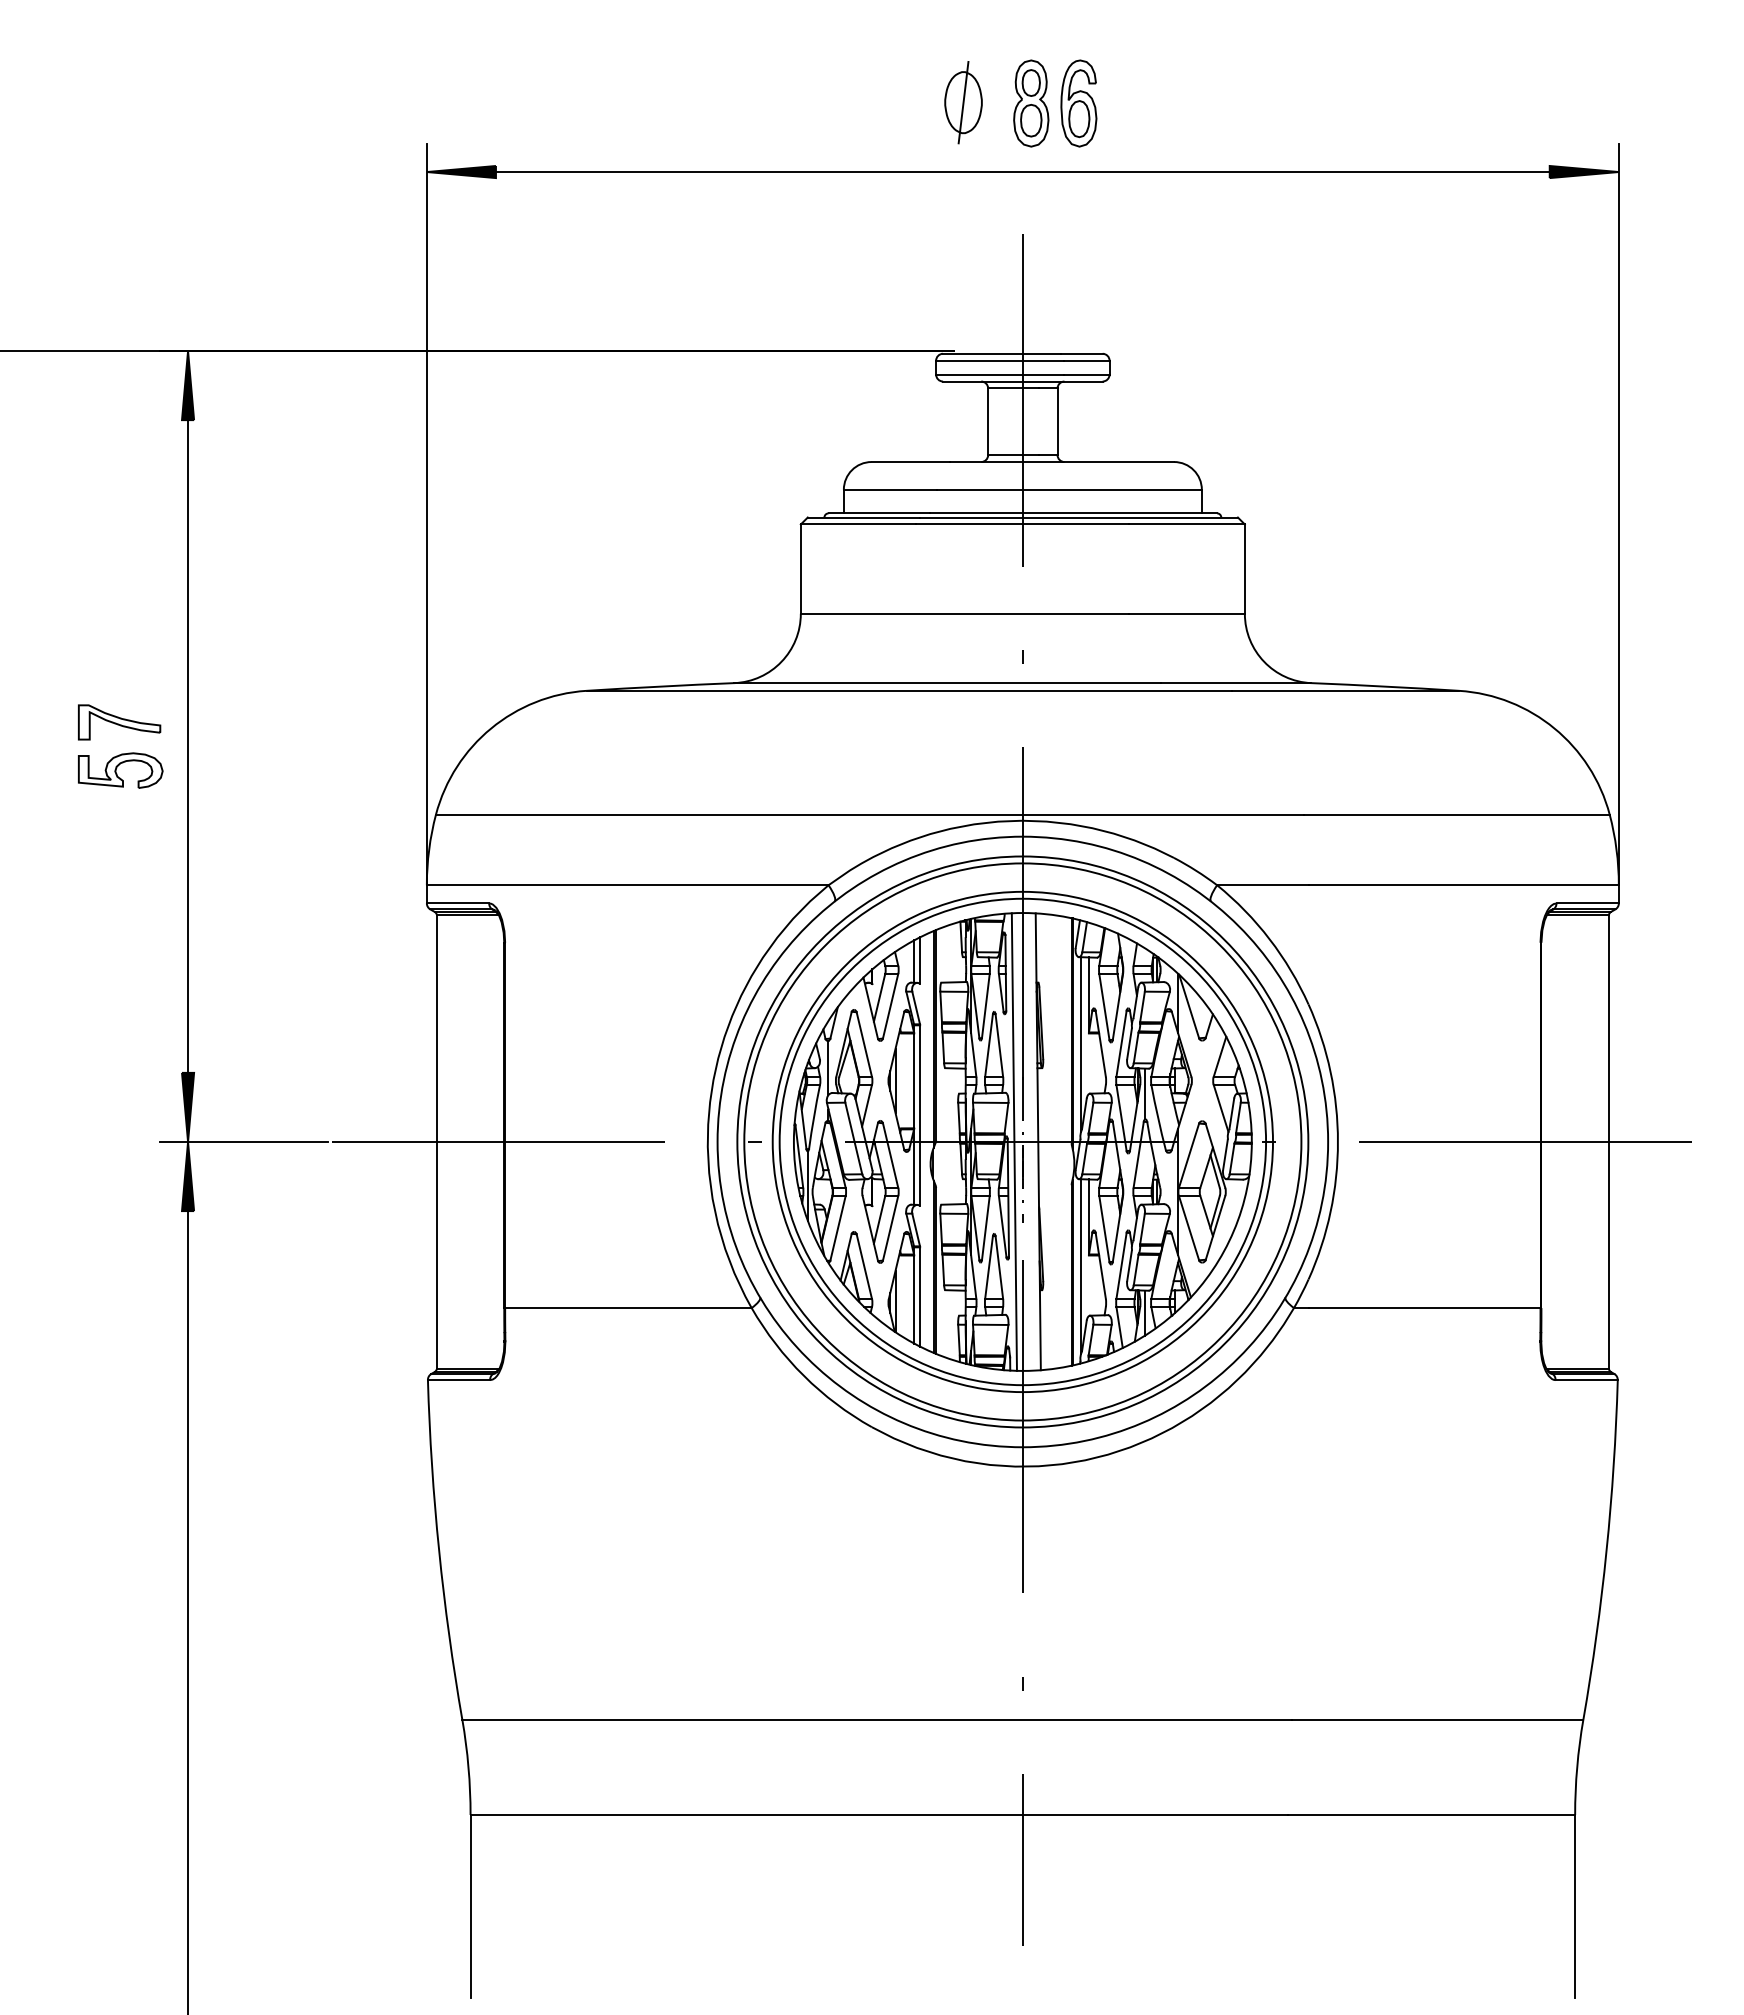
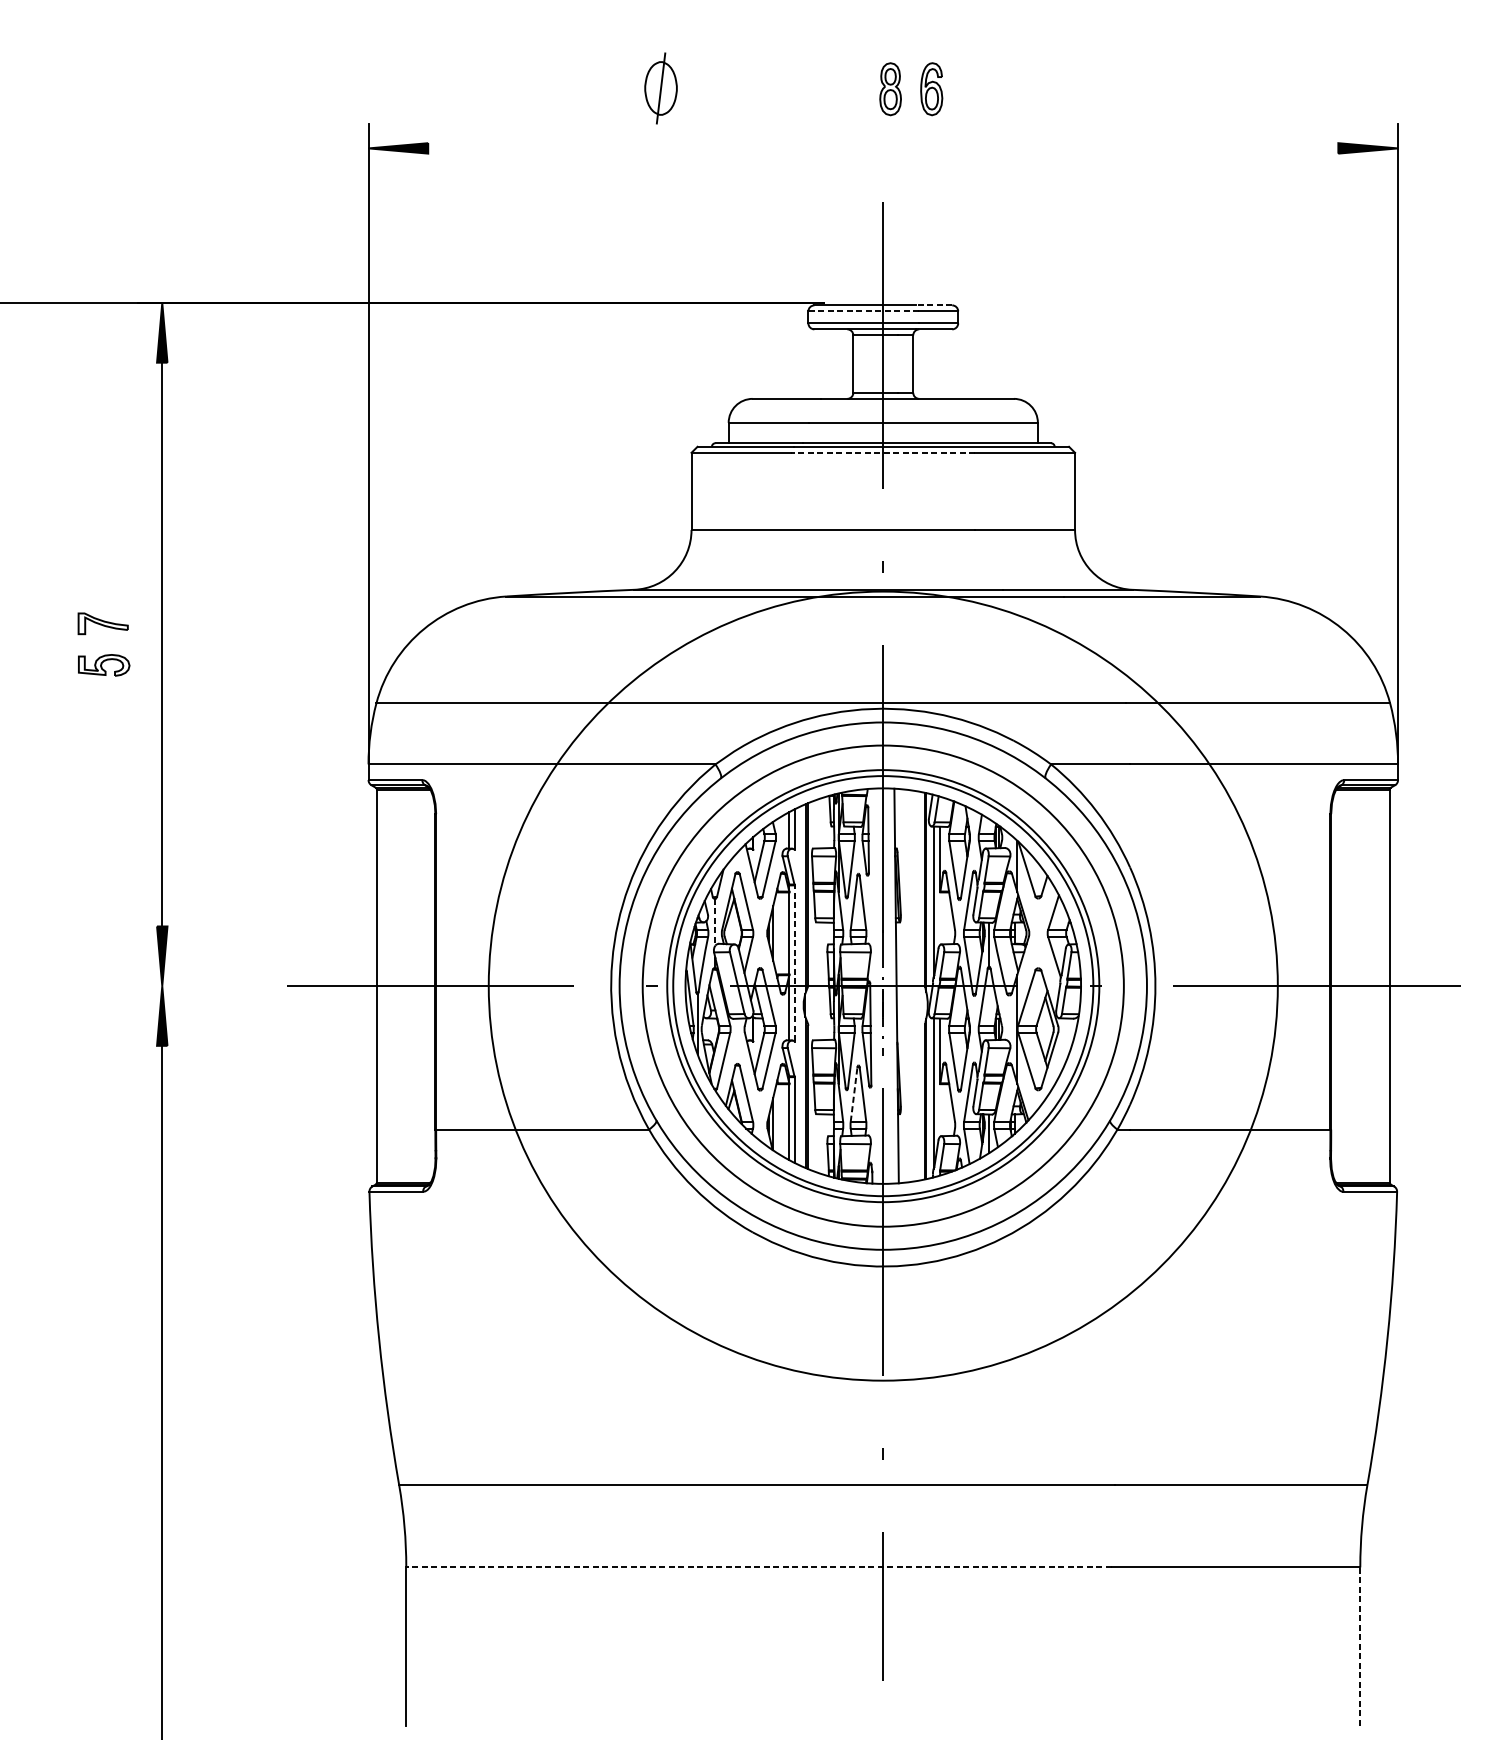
part: (963, 102) -> (661, 88), moved
part: (1031, 103) -> (890, 89), size x0.7
part: (1078, 103) -> (931, 89), size x0.7
line: (1022, 172) -> (882, 148), removed
line: (1081, 353) -> (933, 305), solid -> dashed
line: (999, 360) -> (863, 311), solid -> dashed
line: (1022, 524) -> (882, 452), solid -> dashed
part: (119, 722) -> (103, 623), size x0.7
part: (120, 770) -> (103, 665), size x0.7
line: (828, 1068) -> (715, 922), solid -> dashed
line: (920, 1115) -> (794, 963), solid -> dashed
line: (243, 1141) -> (210, 985), removed
line: (1013, 1141) -> (875, 985), removed
circle: (1022, 1141) -> (882, 985), size x1.6
line: (989, 1267) -> (854, 1094), solid -> dashed
line: (879, 1814) -> (759, 1567), solid -> dashed
line: (1575, 1906) -> (1360, 1646), solid -> dashed

